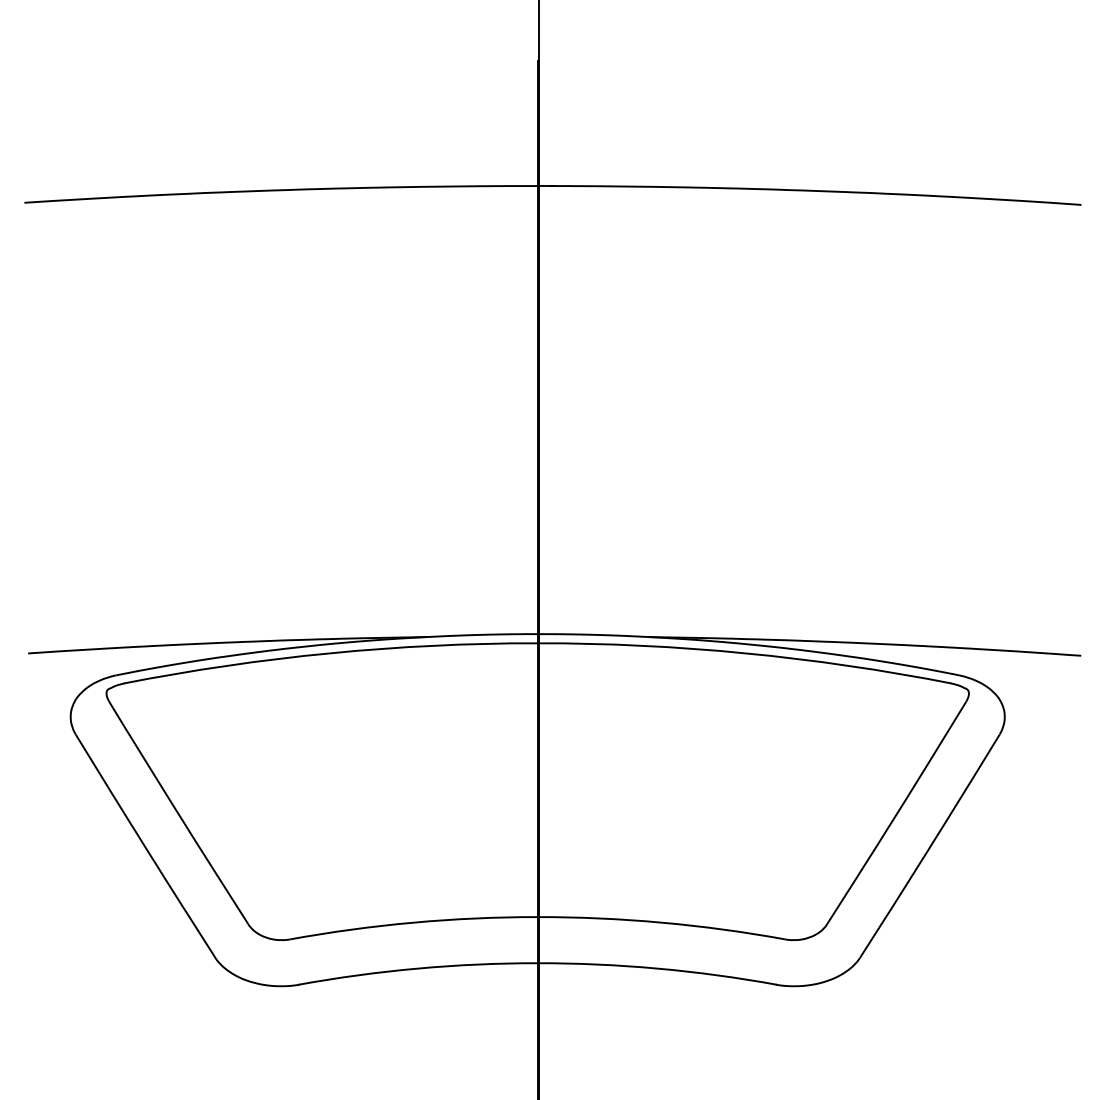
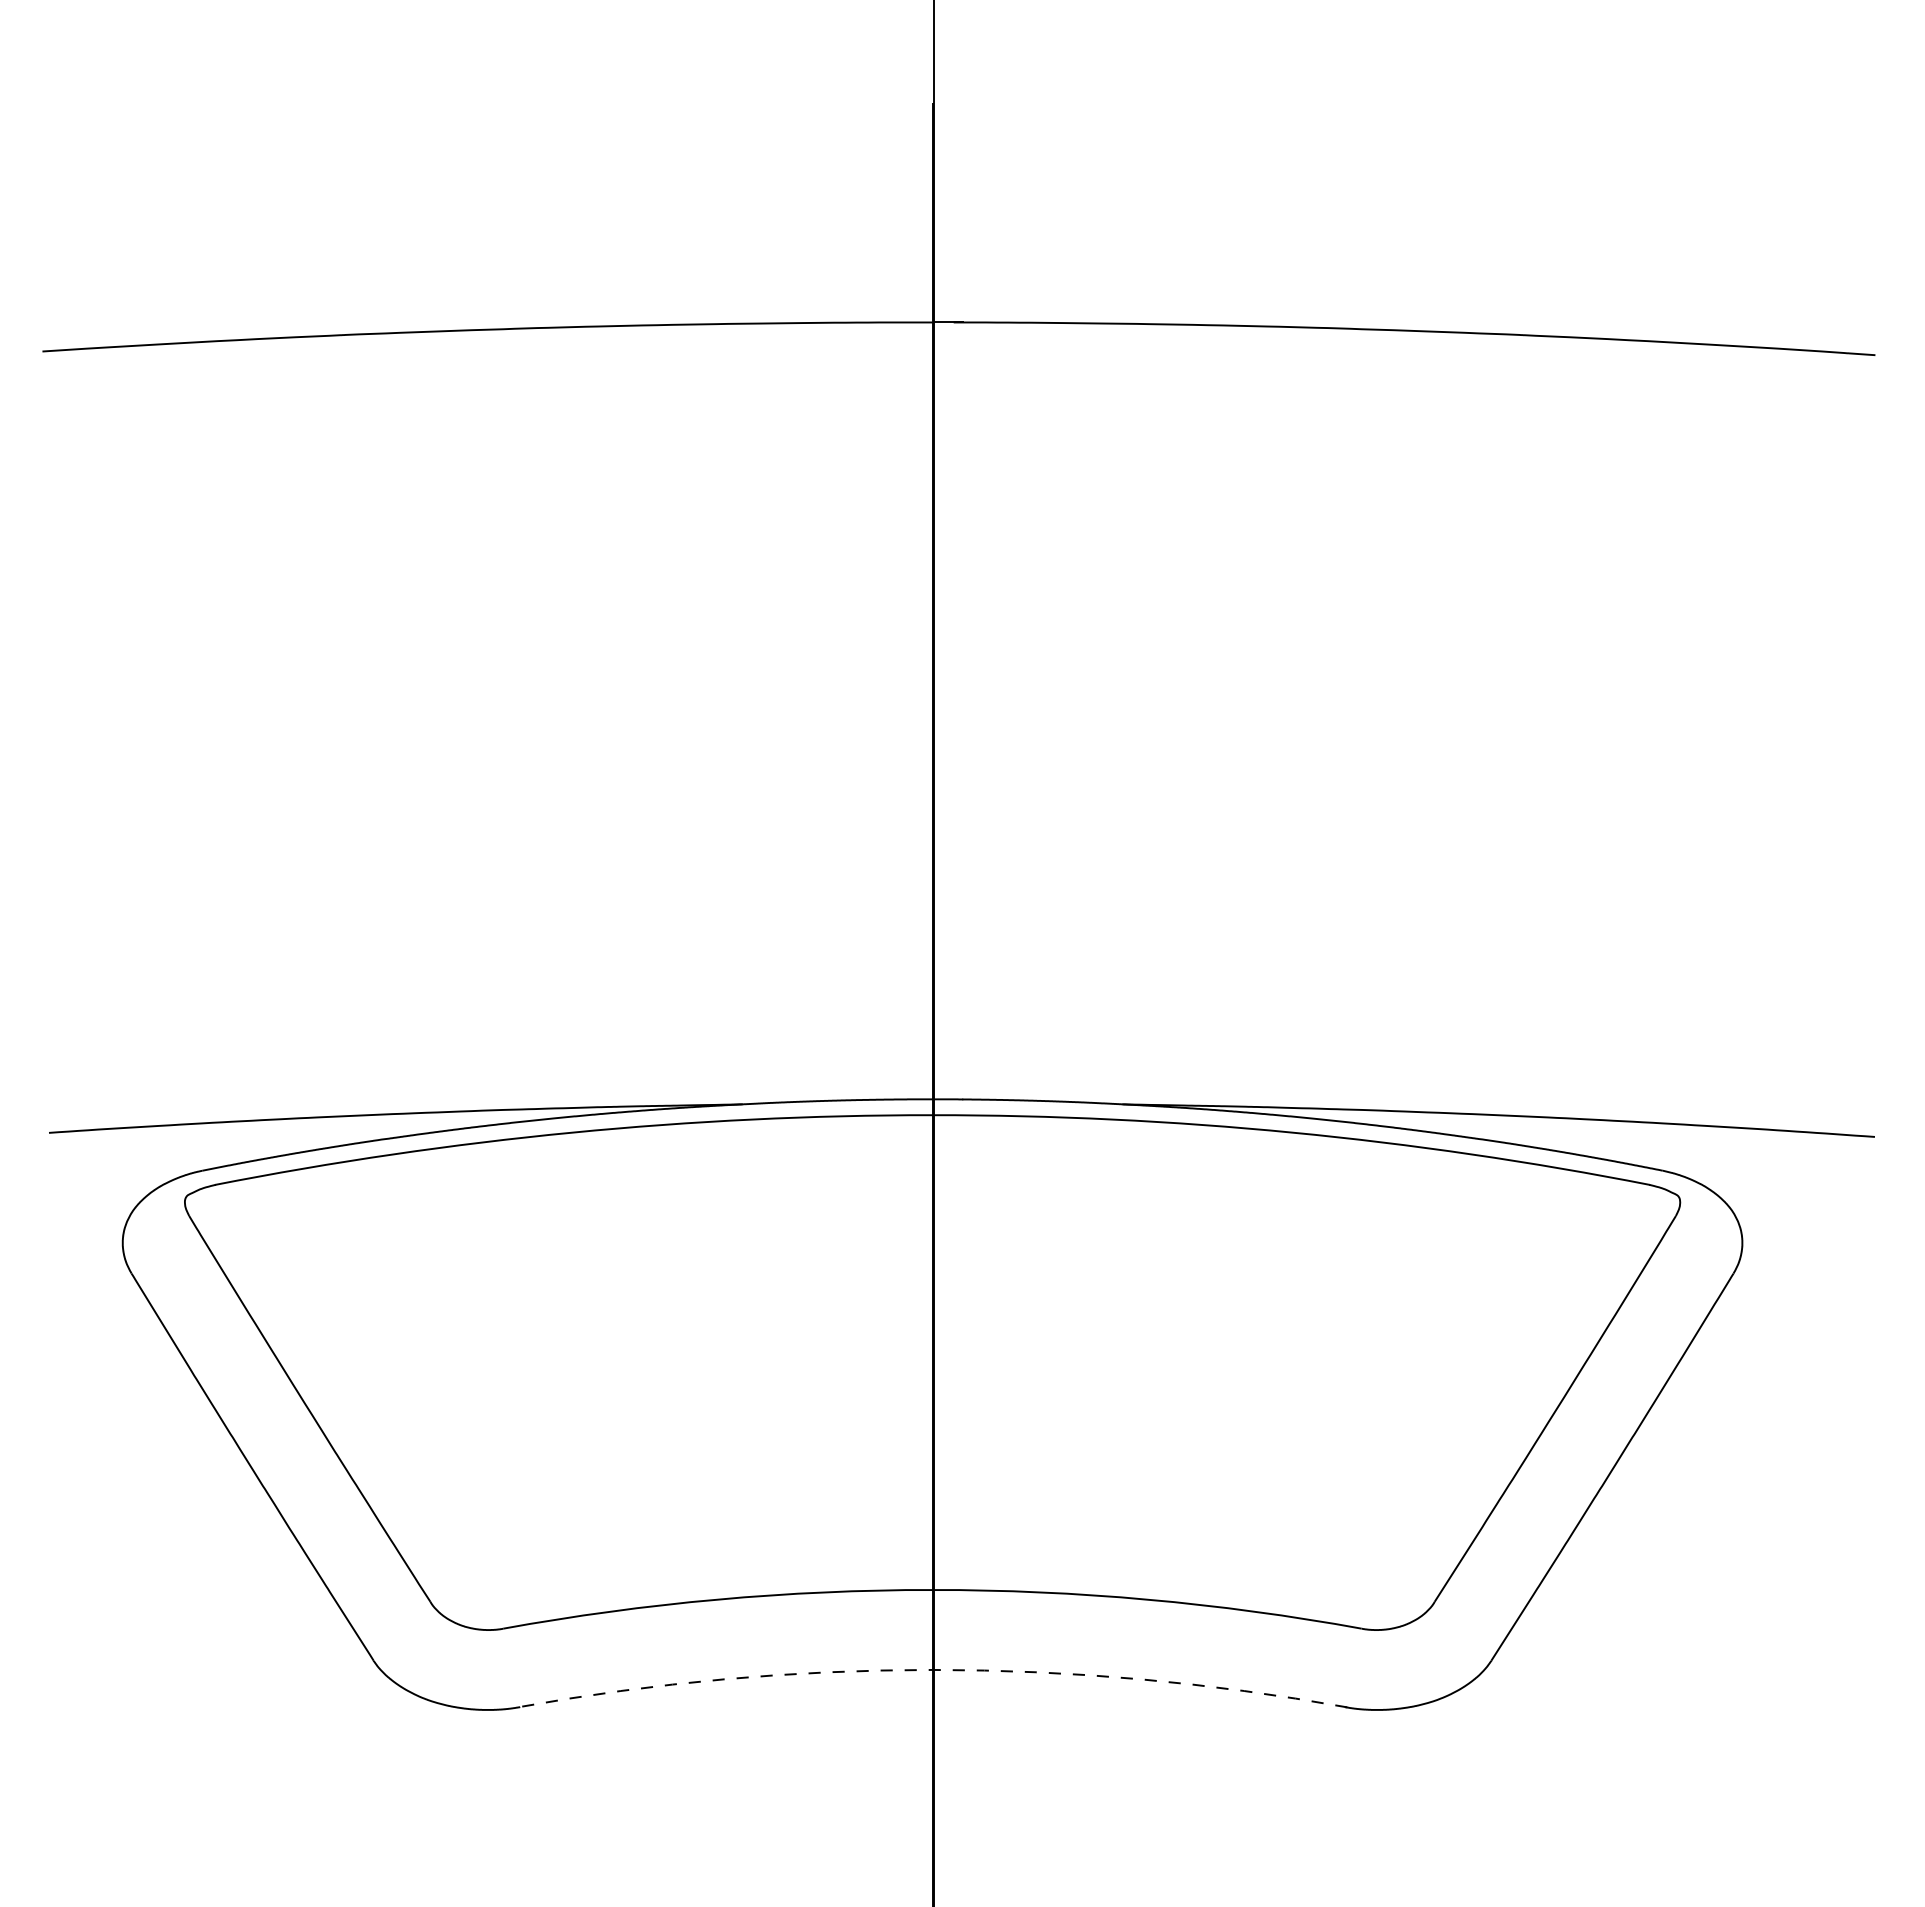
arc: (537, 963) -> (932, 1670), solid -> dashed

